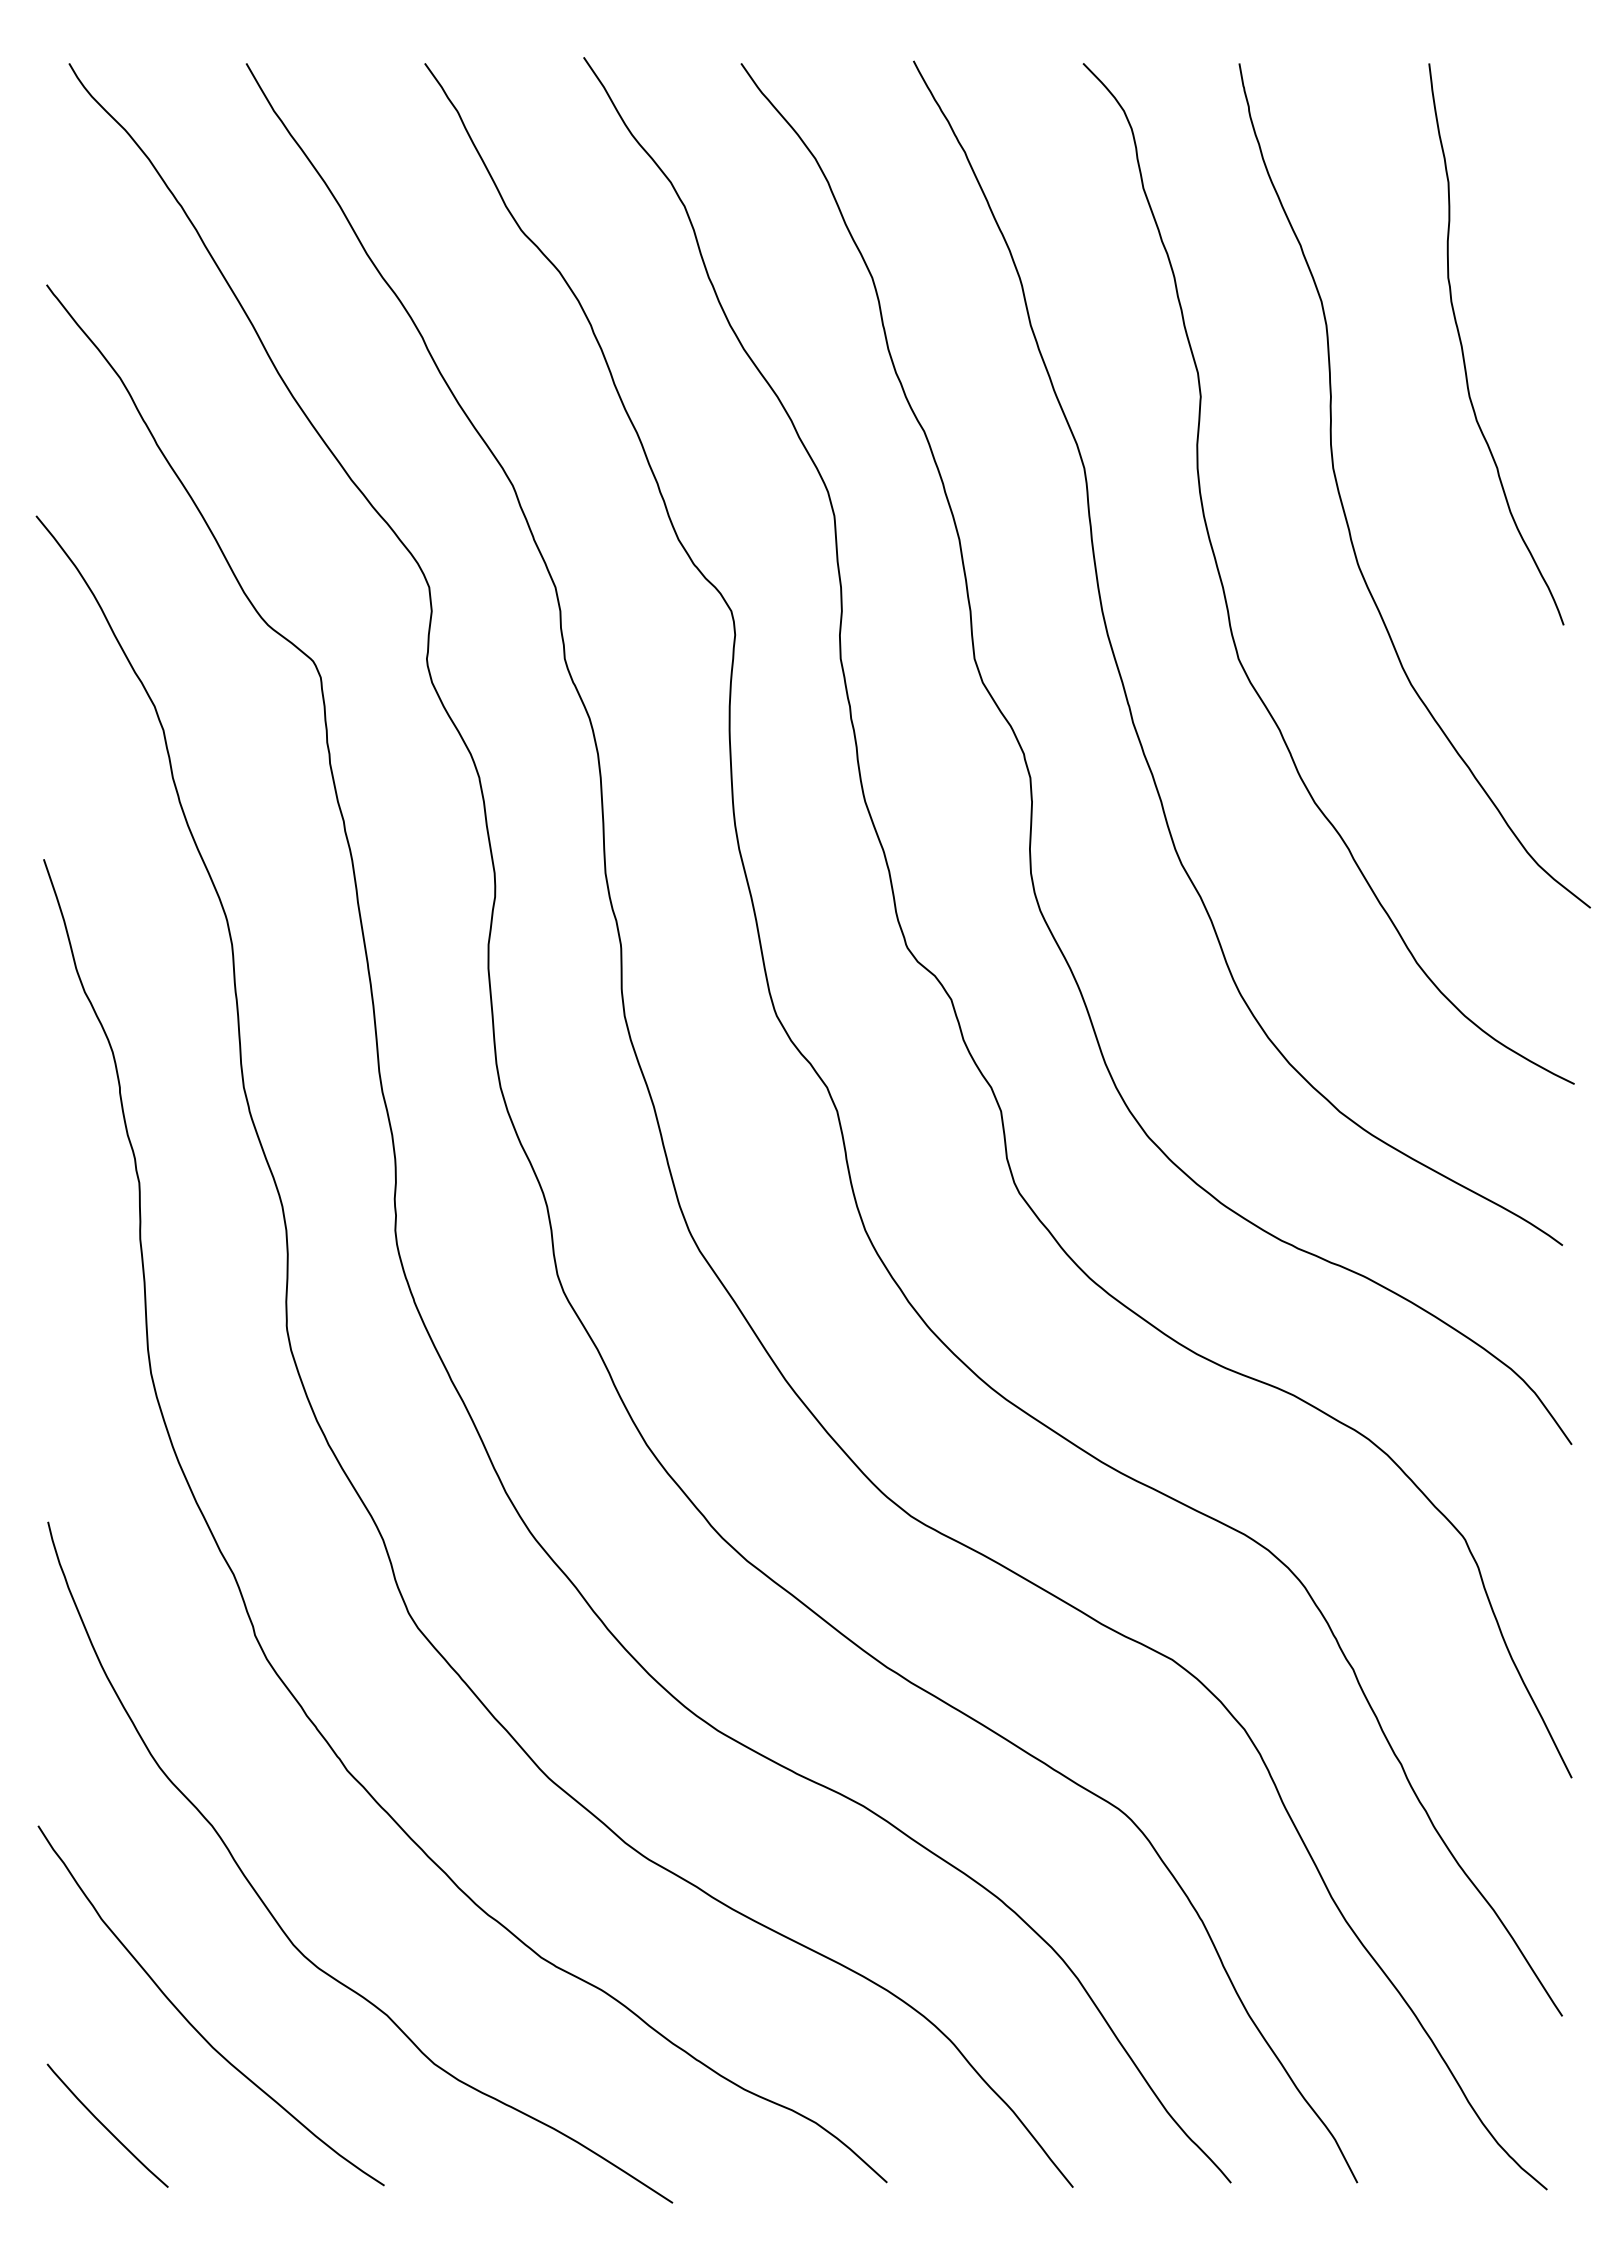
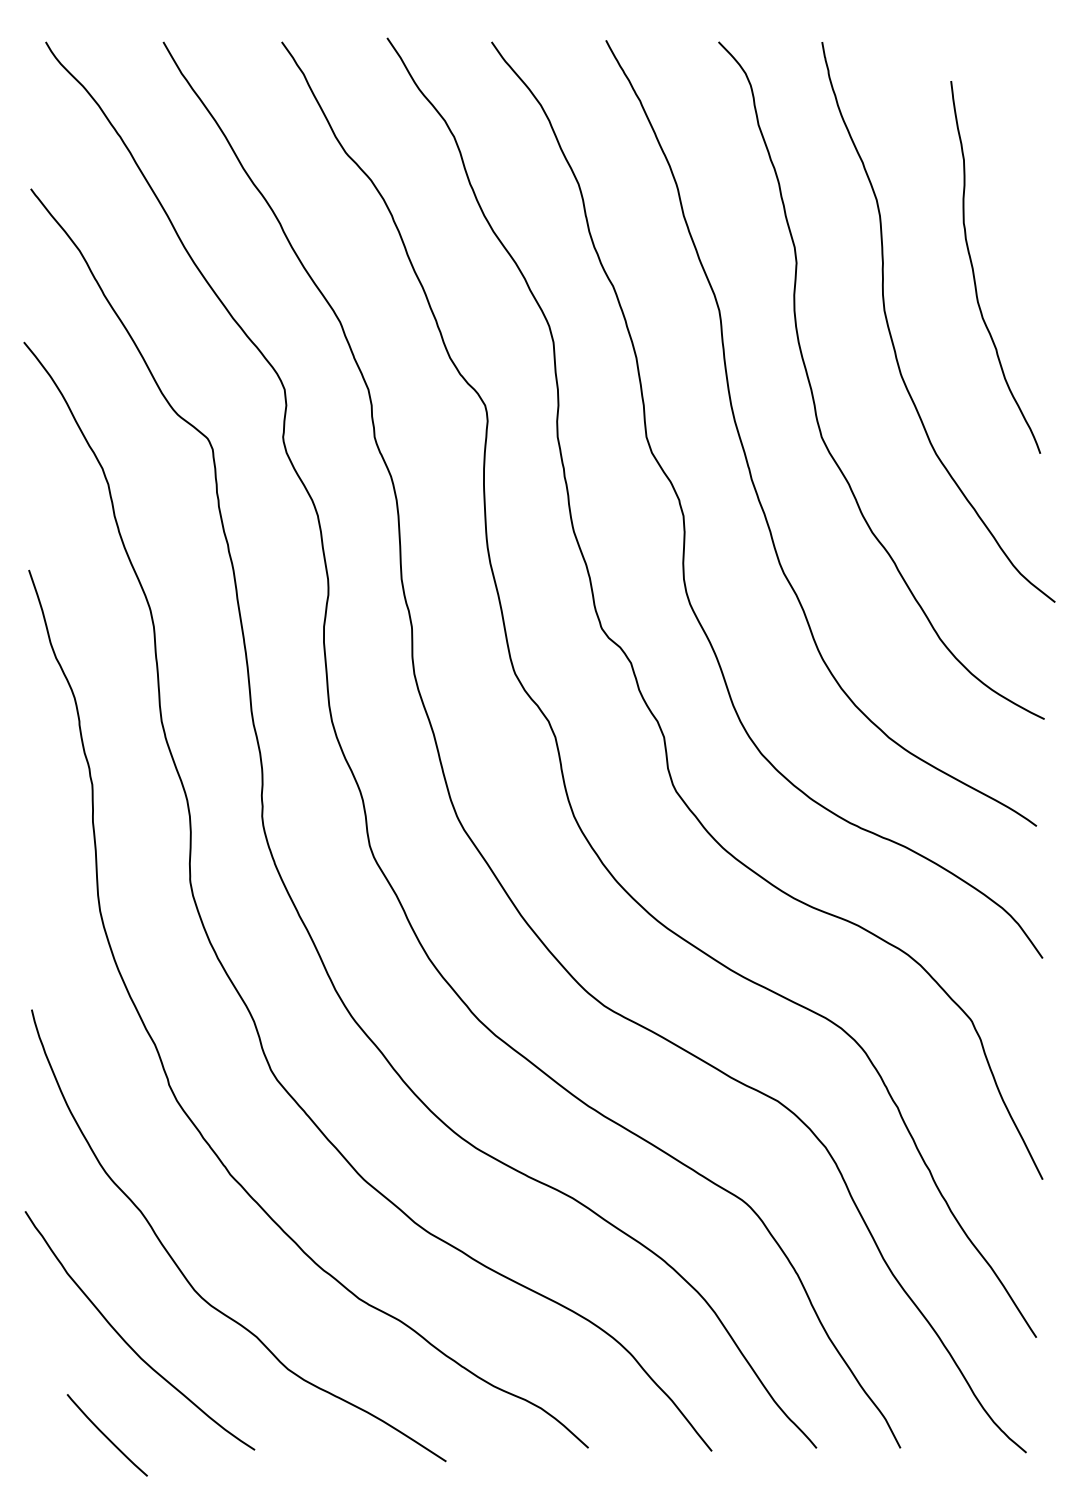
curve: (1464, 350) -> (974, 271), moved
curve: (106, 2126) -> (106, 1435), moved

